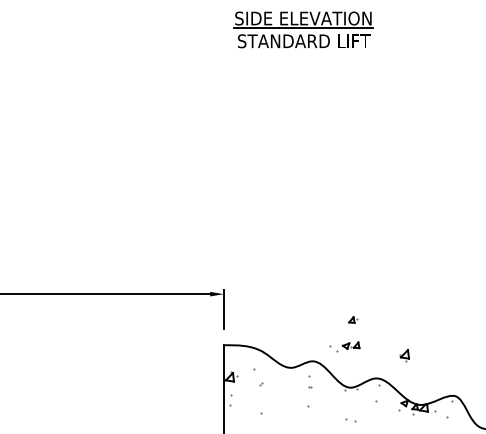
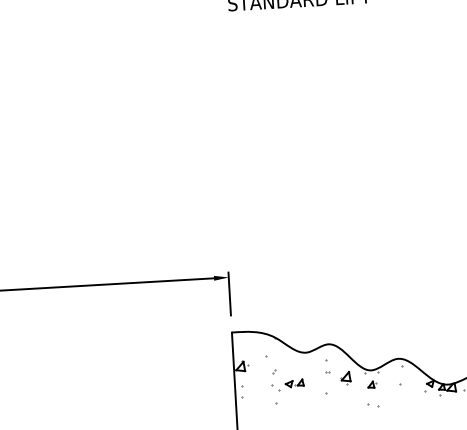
part: (353, 319) -> (372, 384), moved
part: (344, 346) -> (287, 384), moved
part: (404, 355) -> (345, 378), moved

